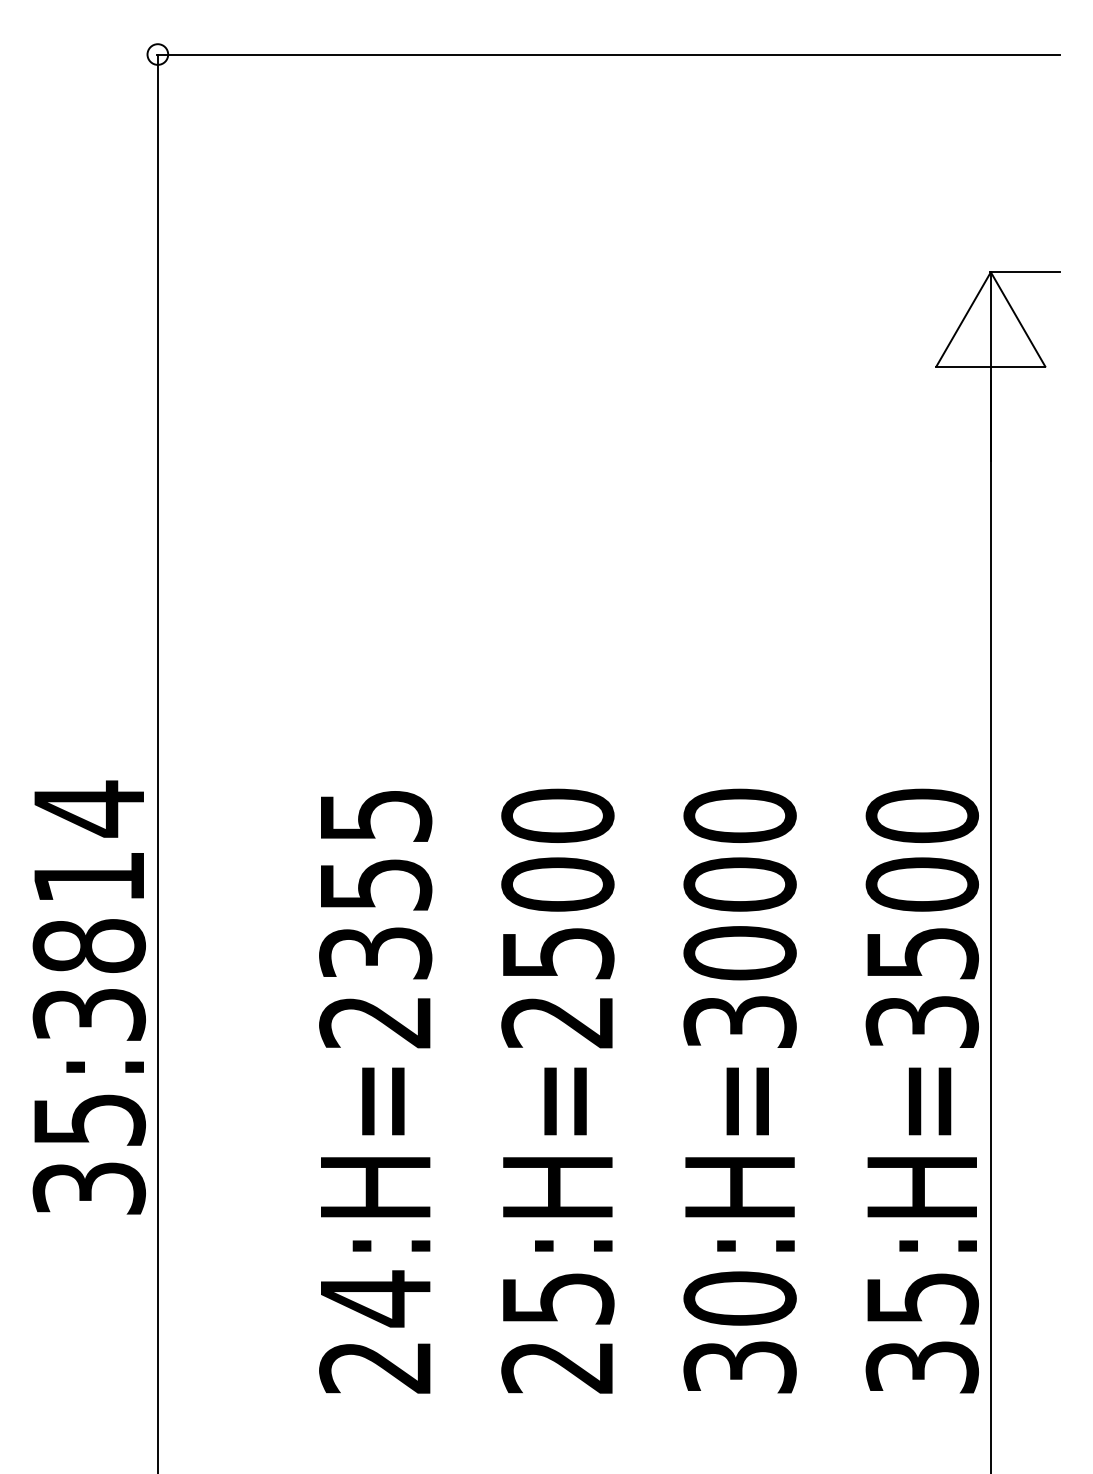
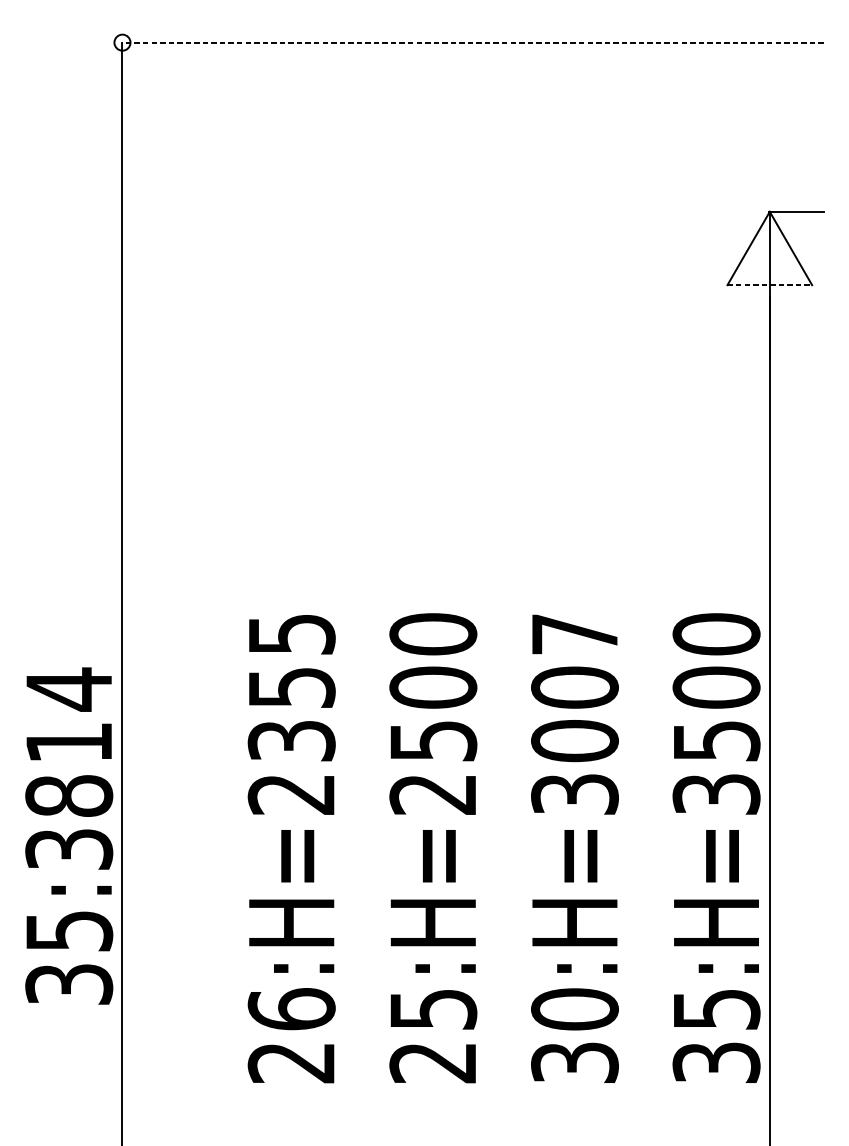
line: (608, 54) -> (472, 42), solid -> dashed
line: (991, 366) -> (770, 285), solid -> dashed
text: (739, 815) -> (574, 634), 30:H=3000 -> 30:H=3007
text: (88, 997) -> (68, 836), moved
text: (375, 1298) -> (291, 1009), 24:H=2355 -> 26:H=2355

